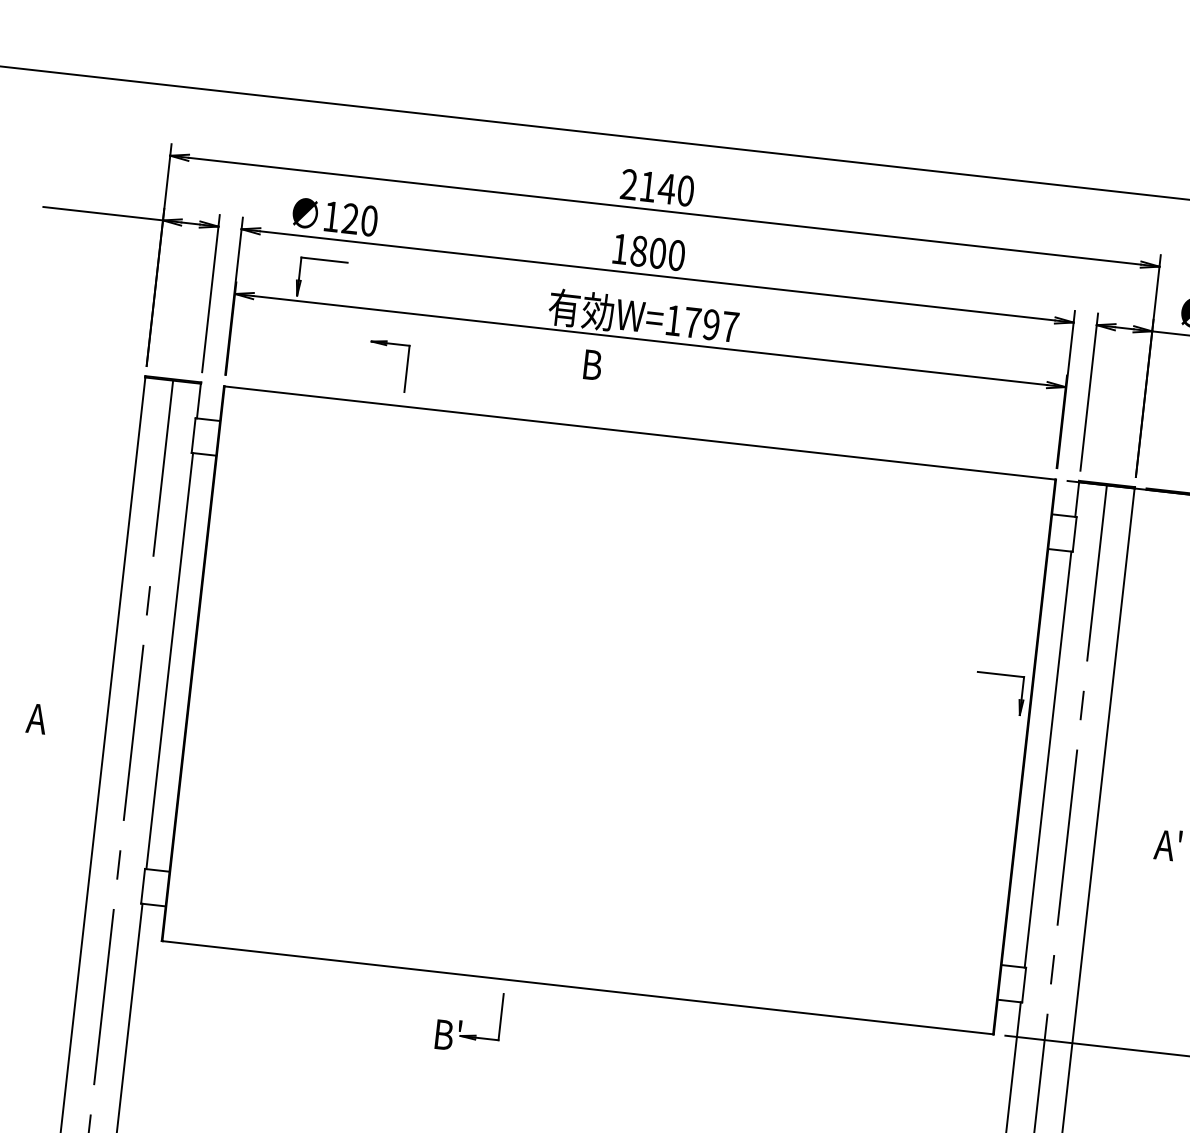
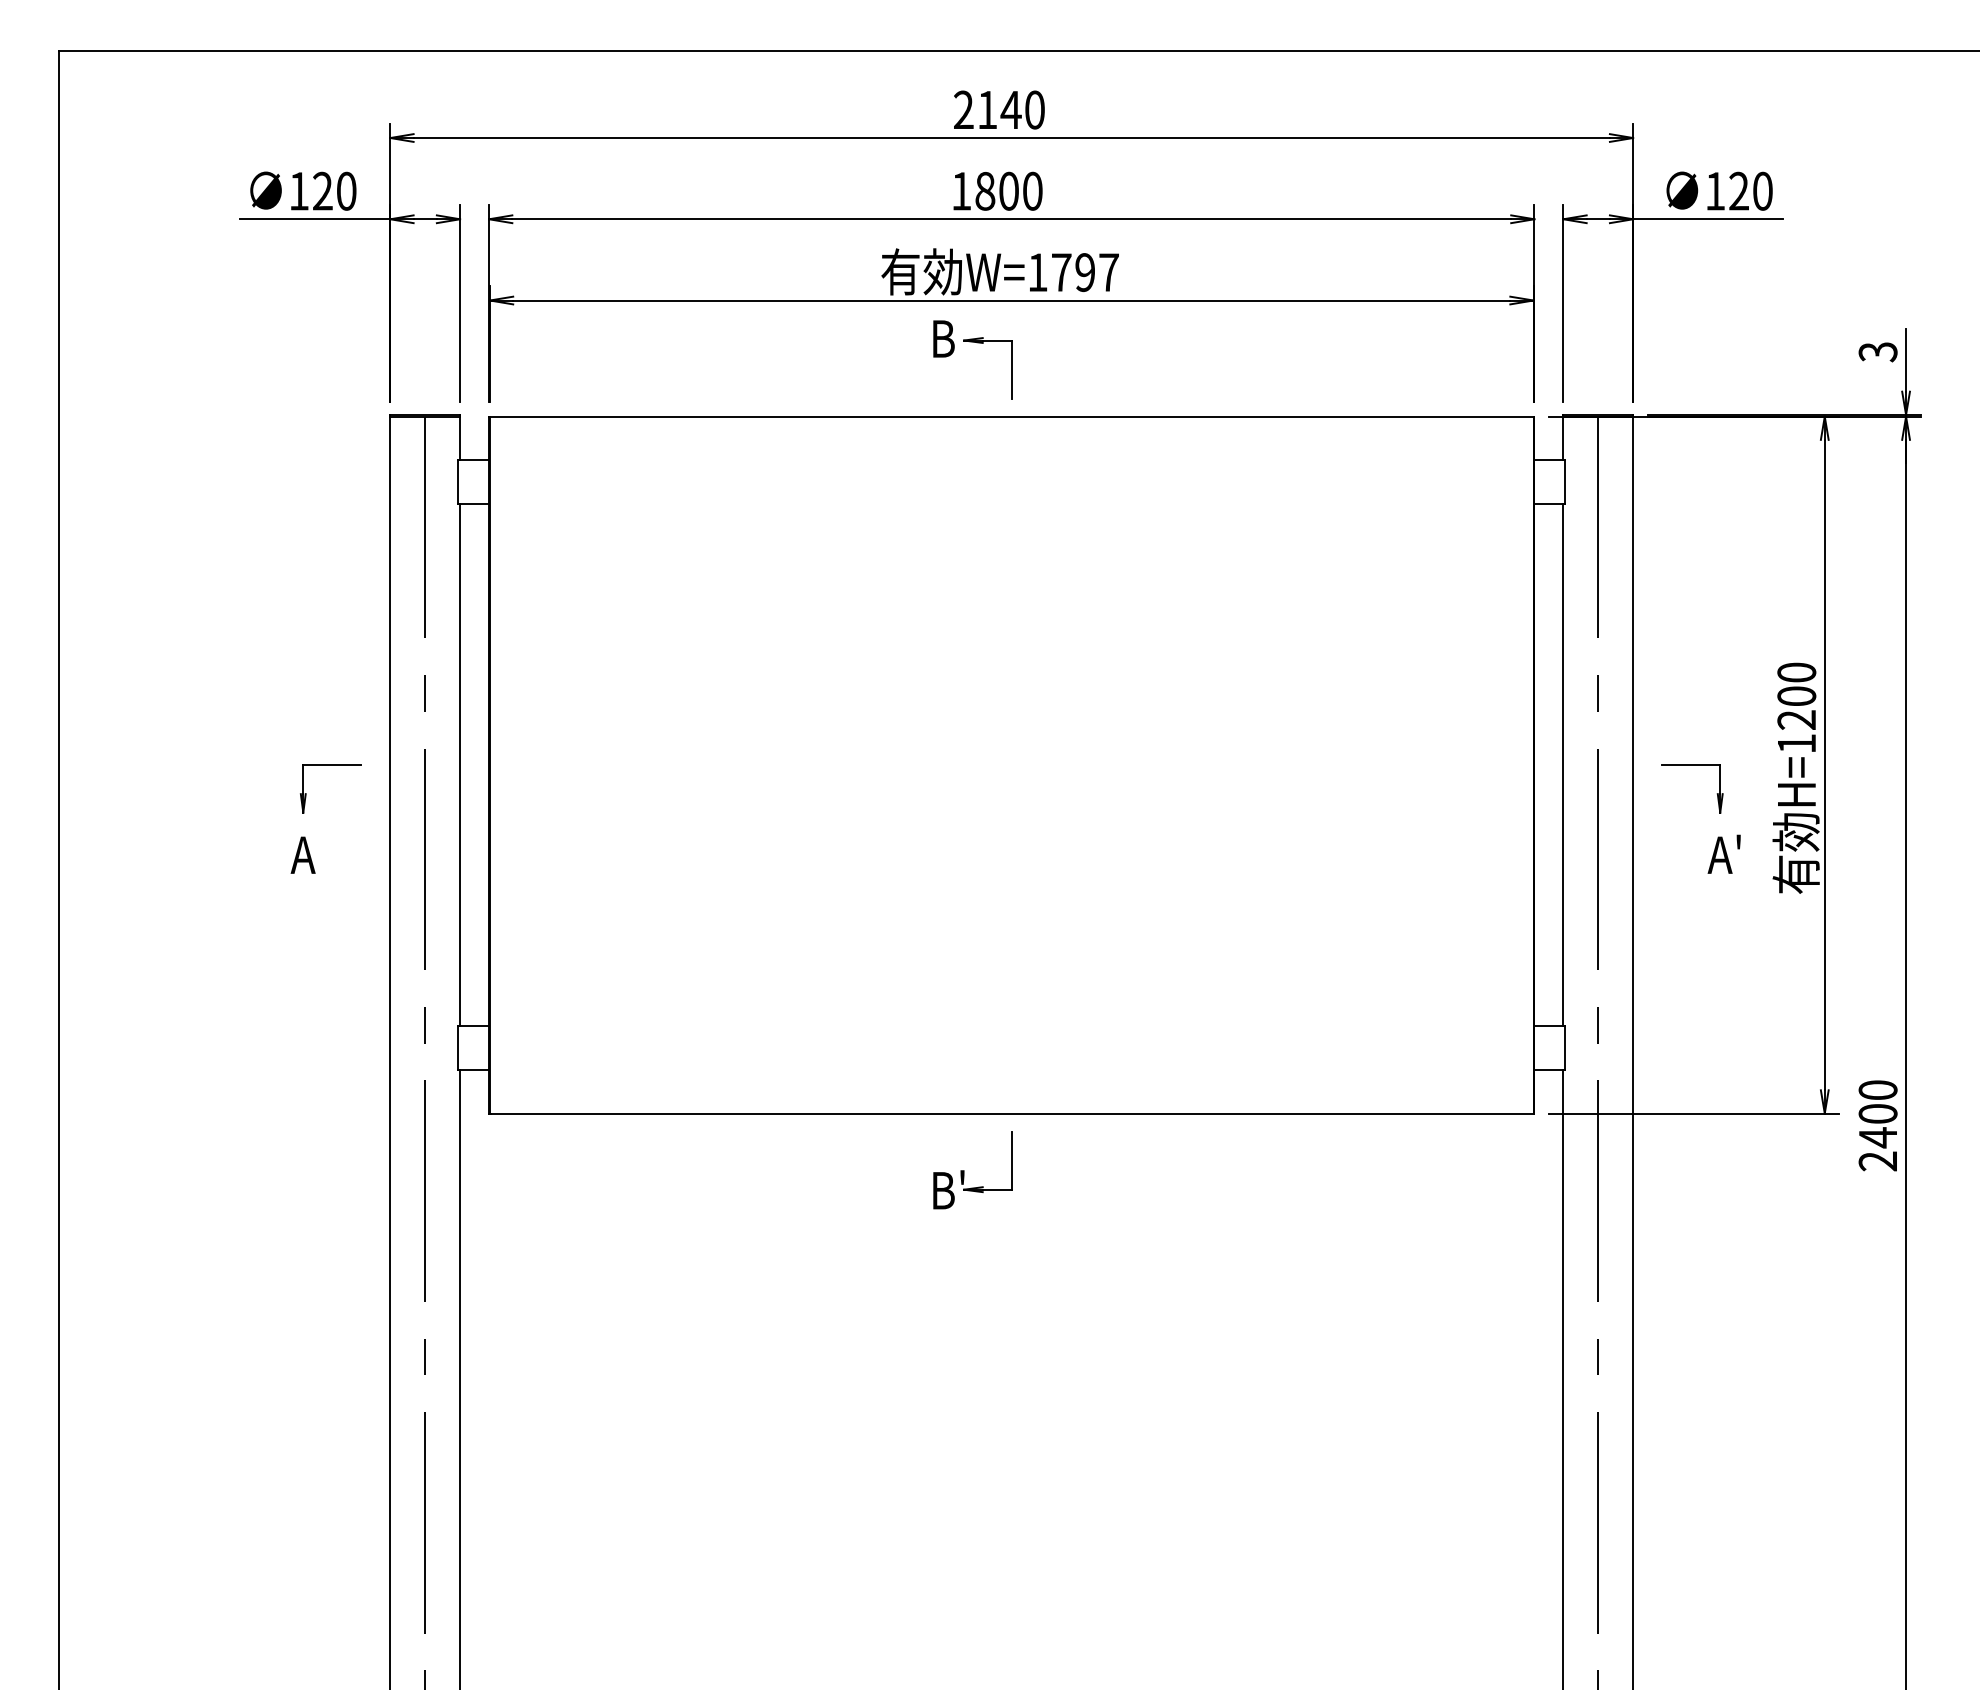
text: (335, 216) -> (303, 190), moved
part: (323, 260) -> (330, 765), moved
part: (406, 368) -> (1011, 368), moved
part: (1001, 674) -> (1692, 765), moved
part: (462, 1020) -> (964, 1170), moved

